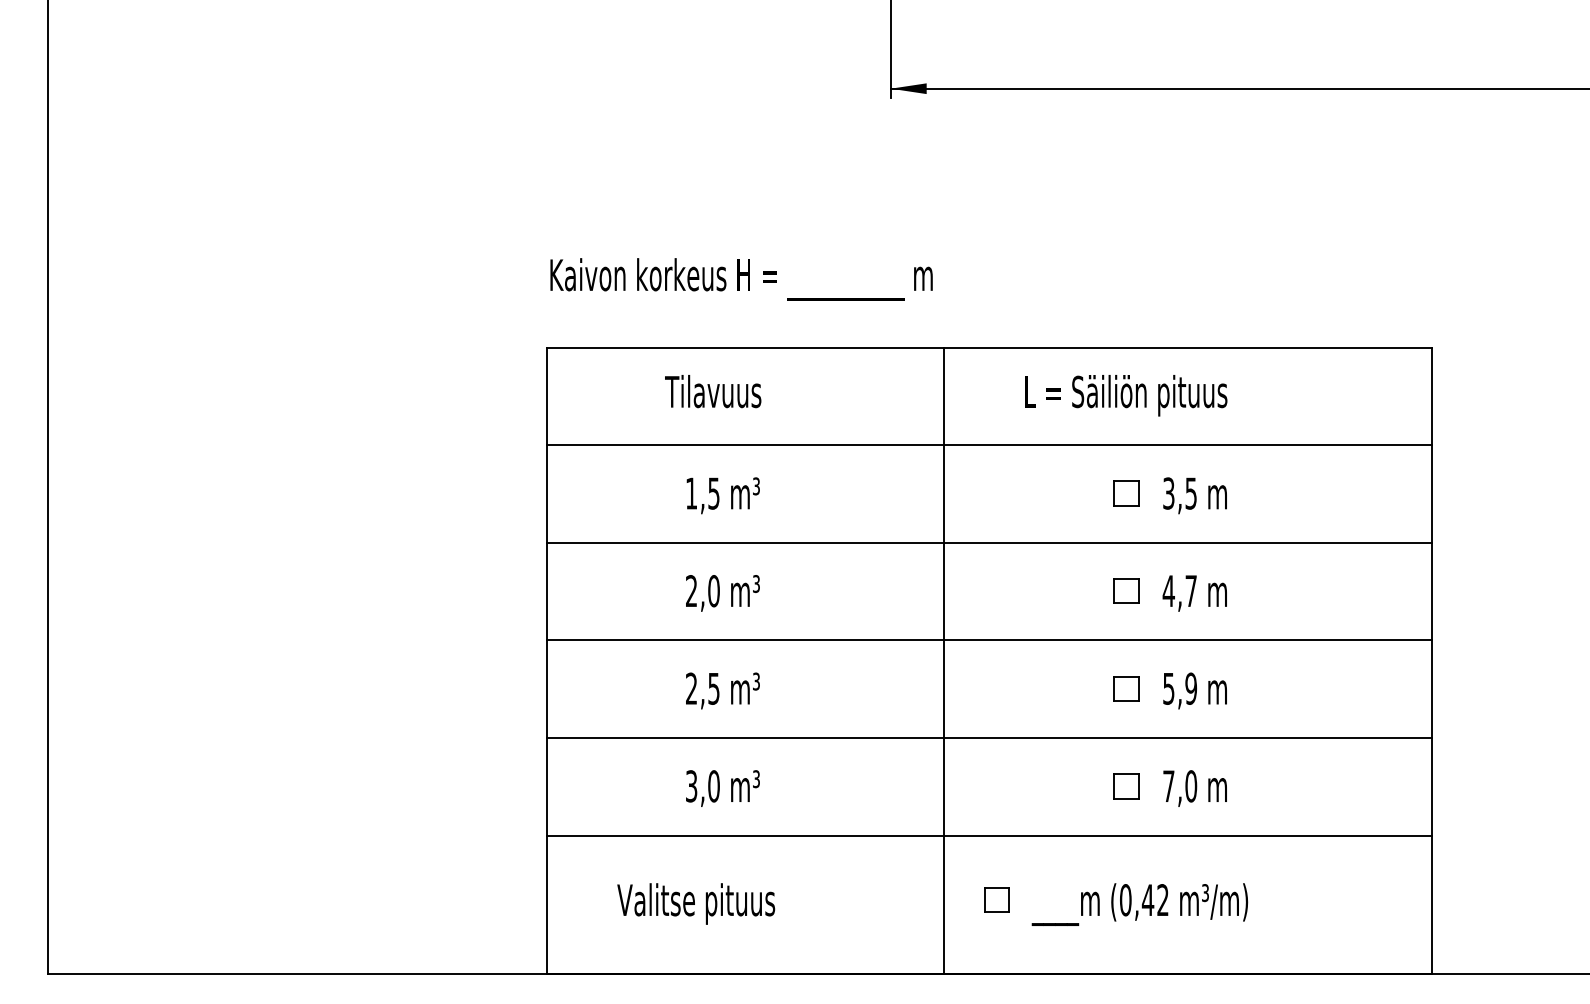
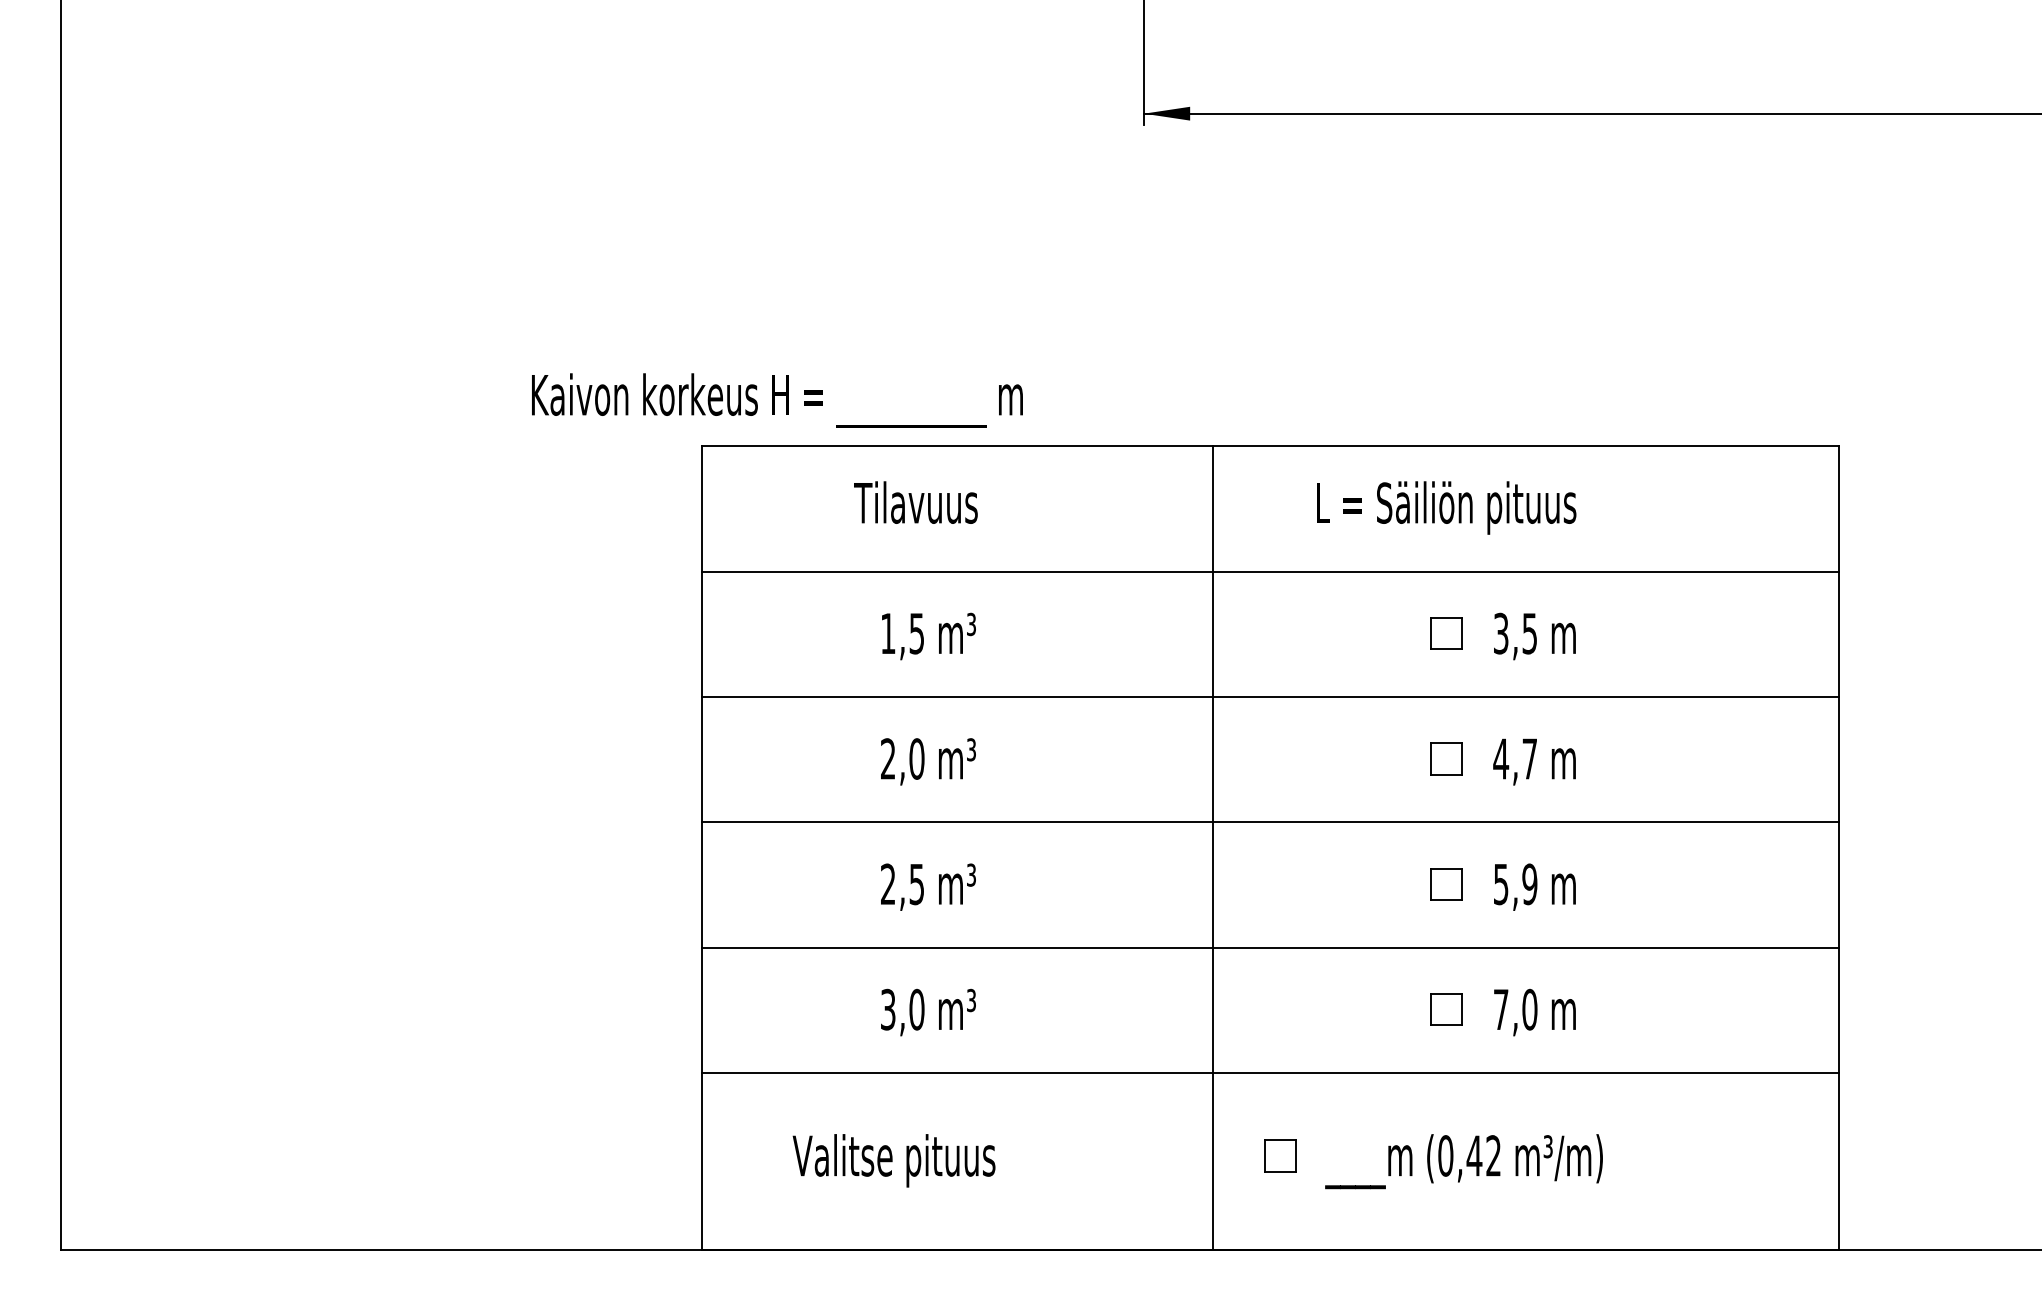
text: (741, 279) -> (777, 400), moved

